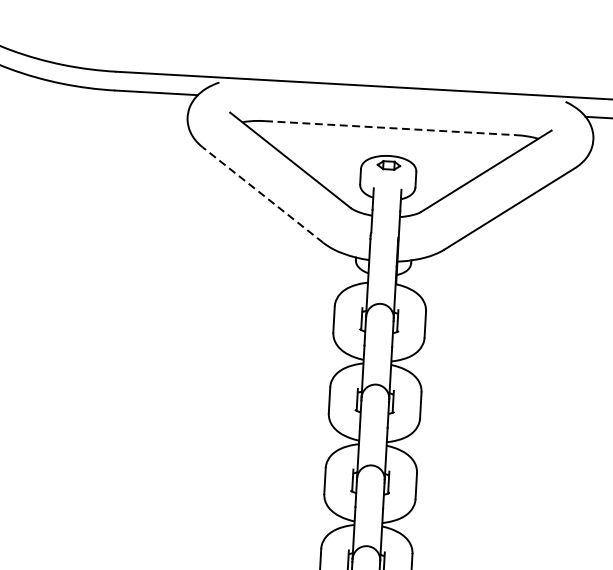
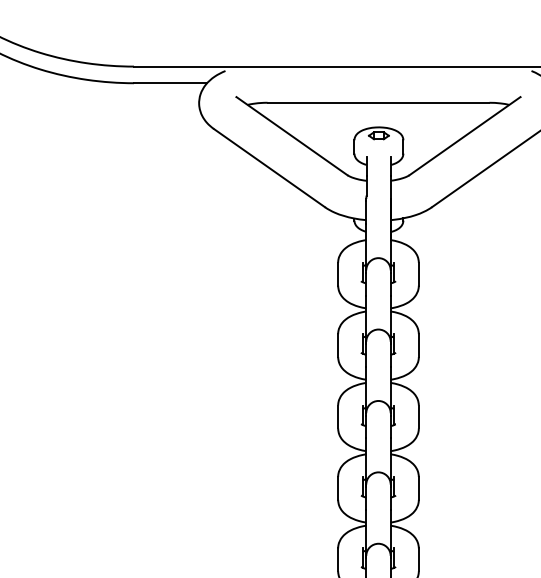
line: (390, 127) -> (378, 102), dashed -> solid
line: (263, 195) -> (269, 168), dashed -> solid

